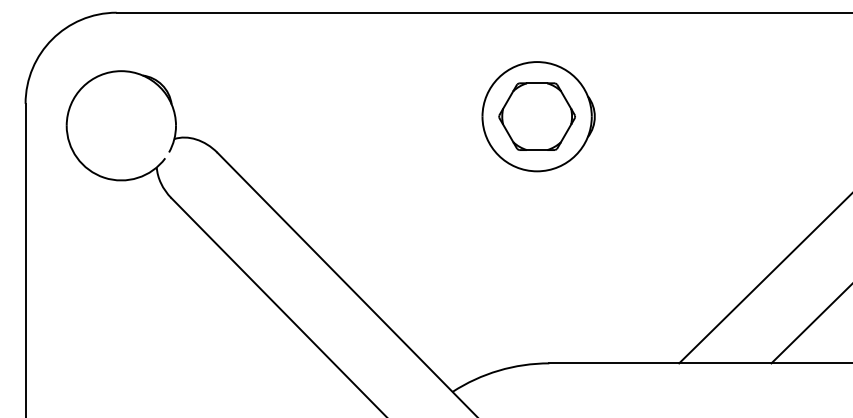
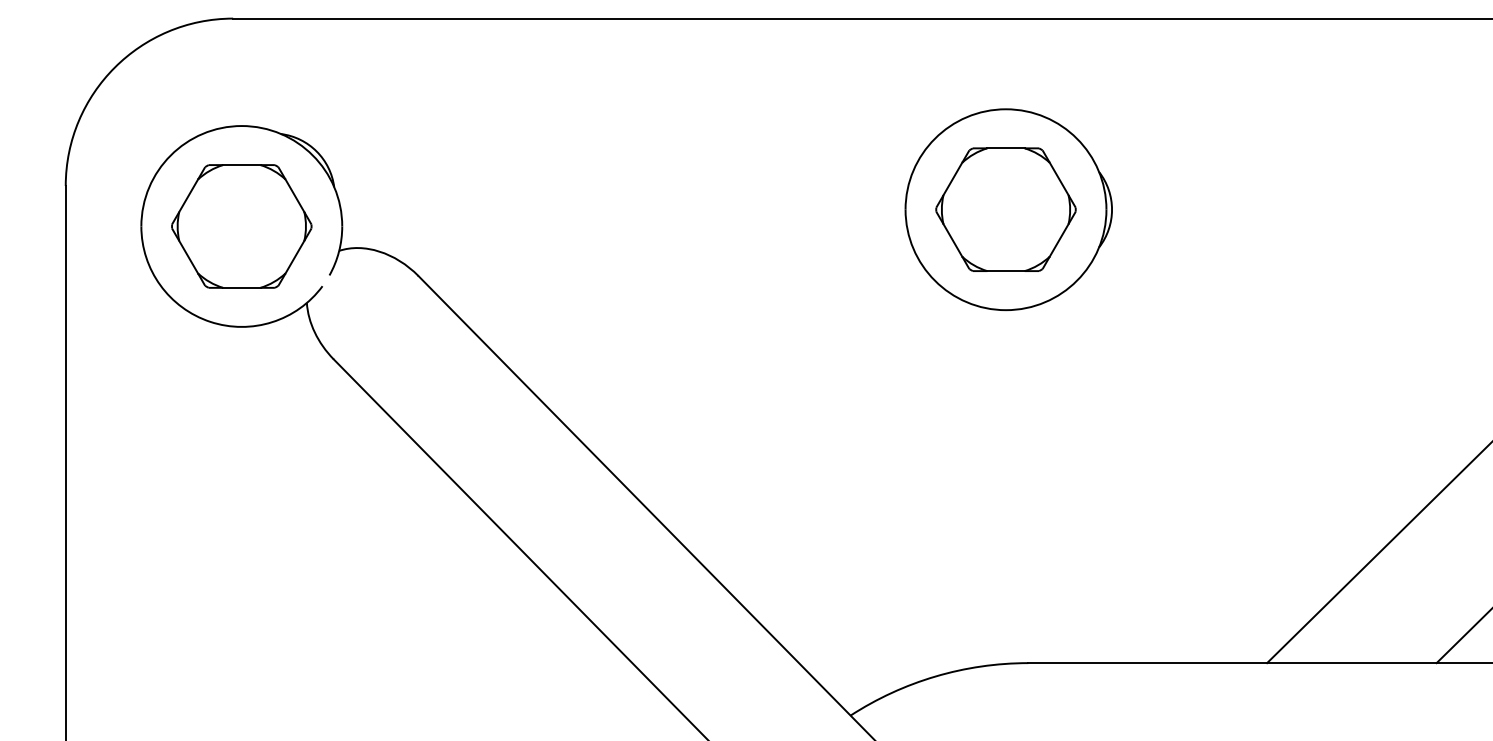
part: (121, 125) -> (242, 225), added

